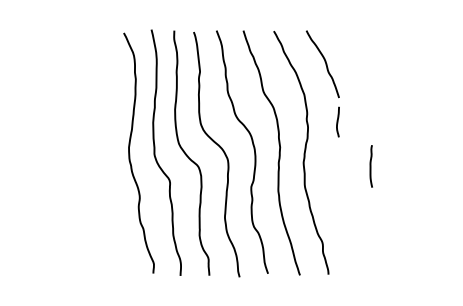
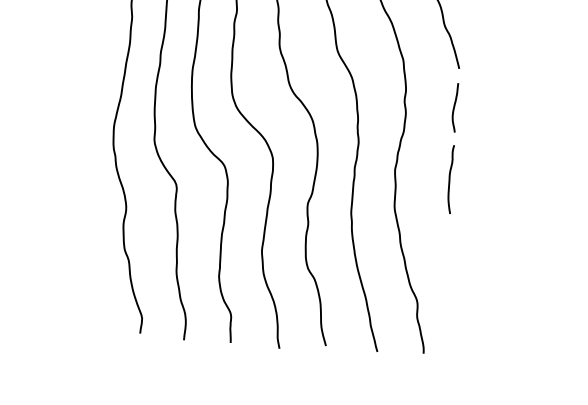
line: (370, 166) -> (449, 179), moved

